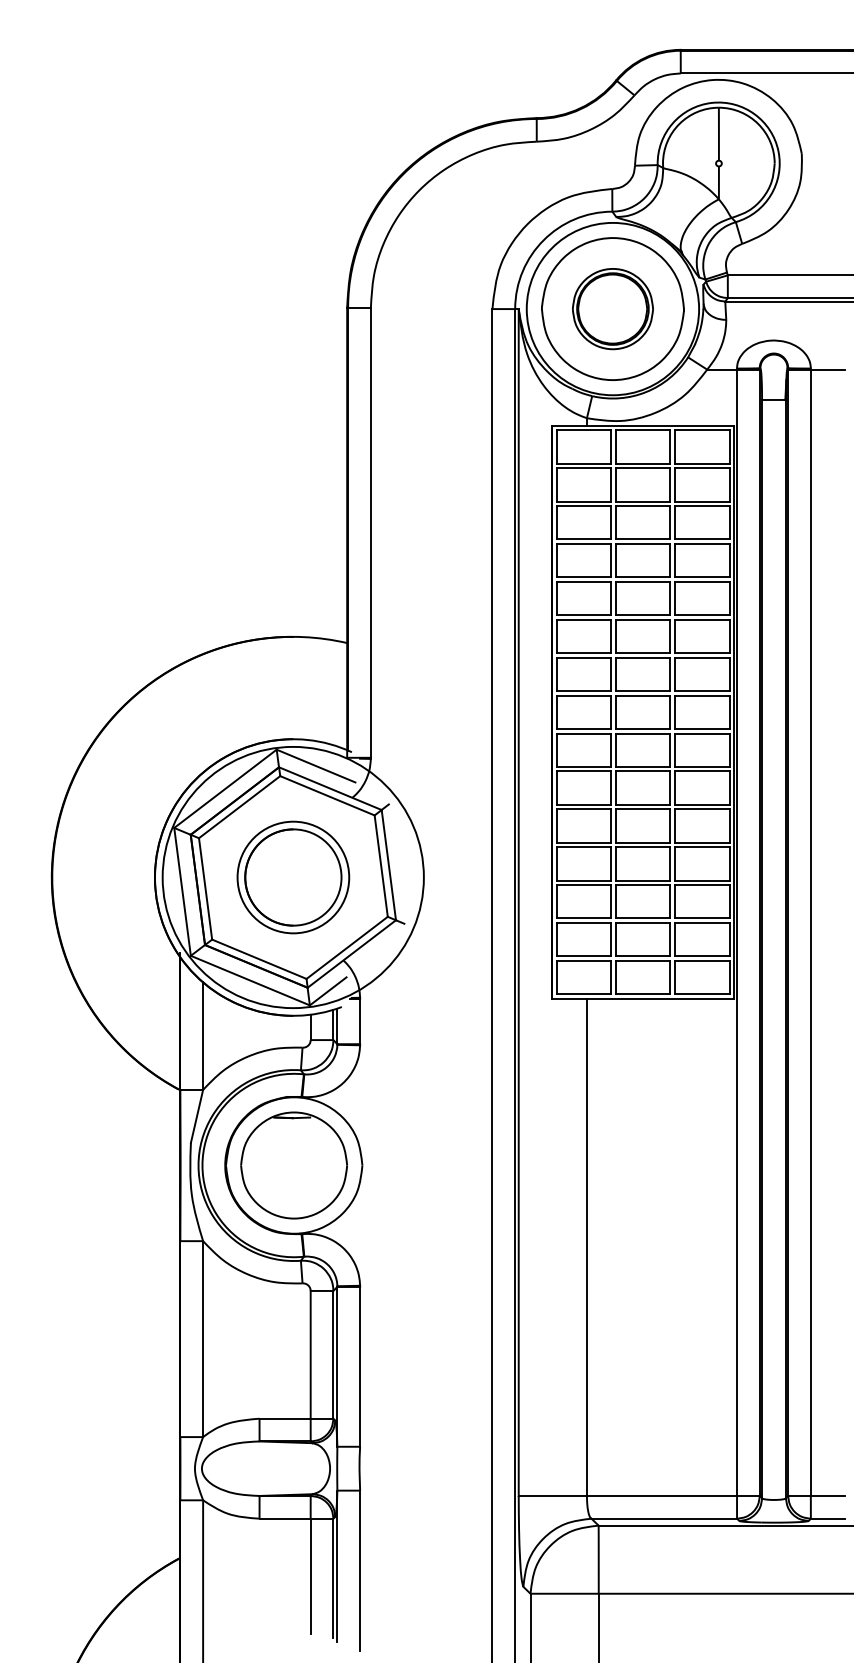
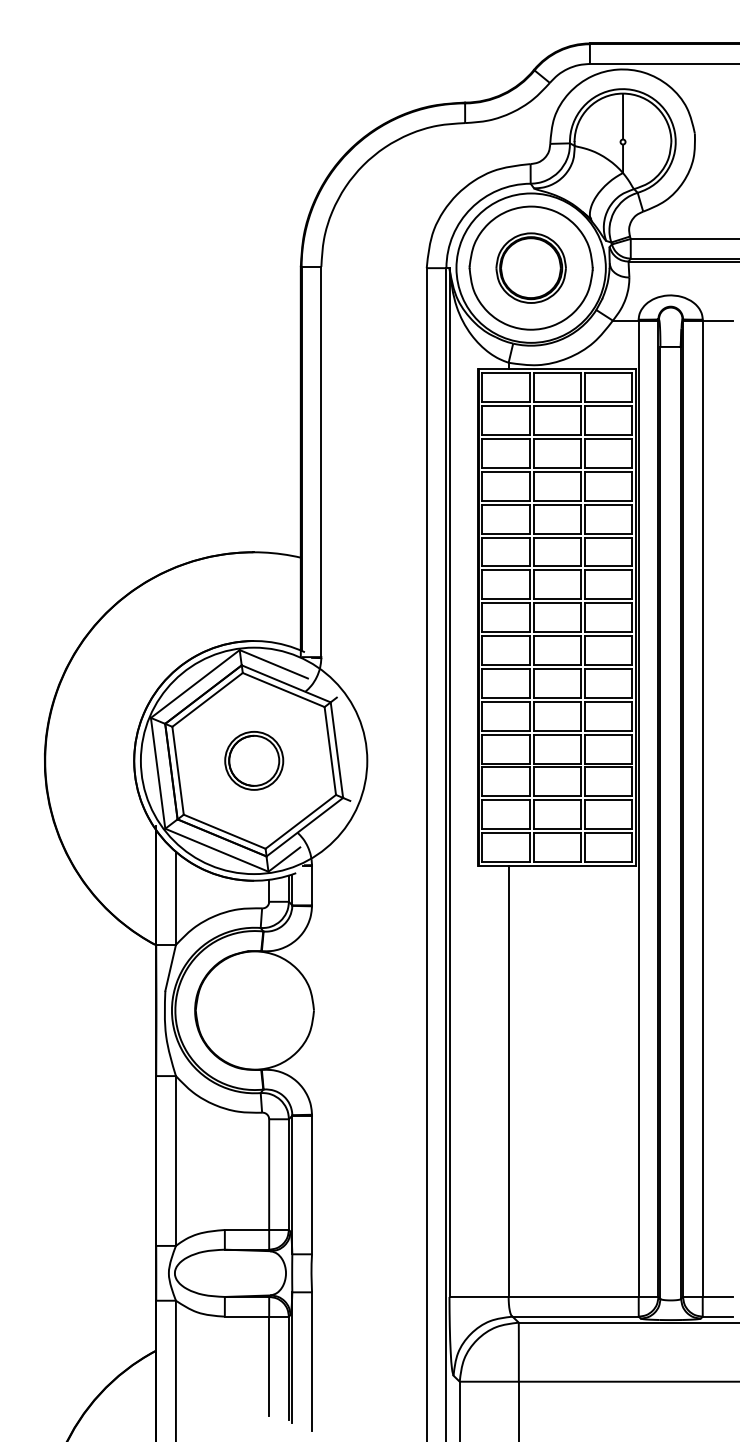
part: (293, 877) -> (254, 760), size x0.6
part: (293, 1165) -> (254, 1010), removed

